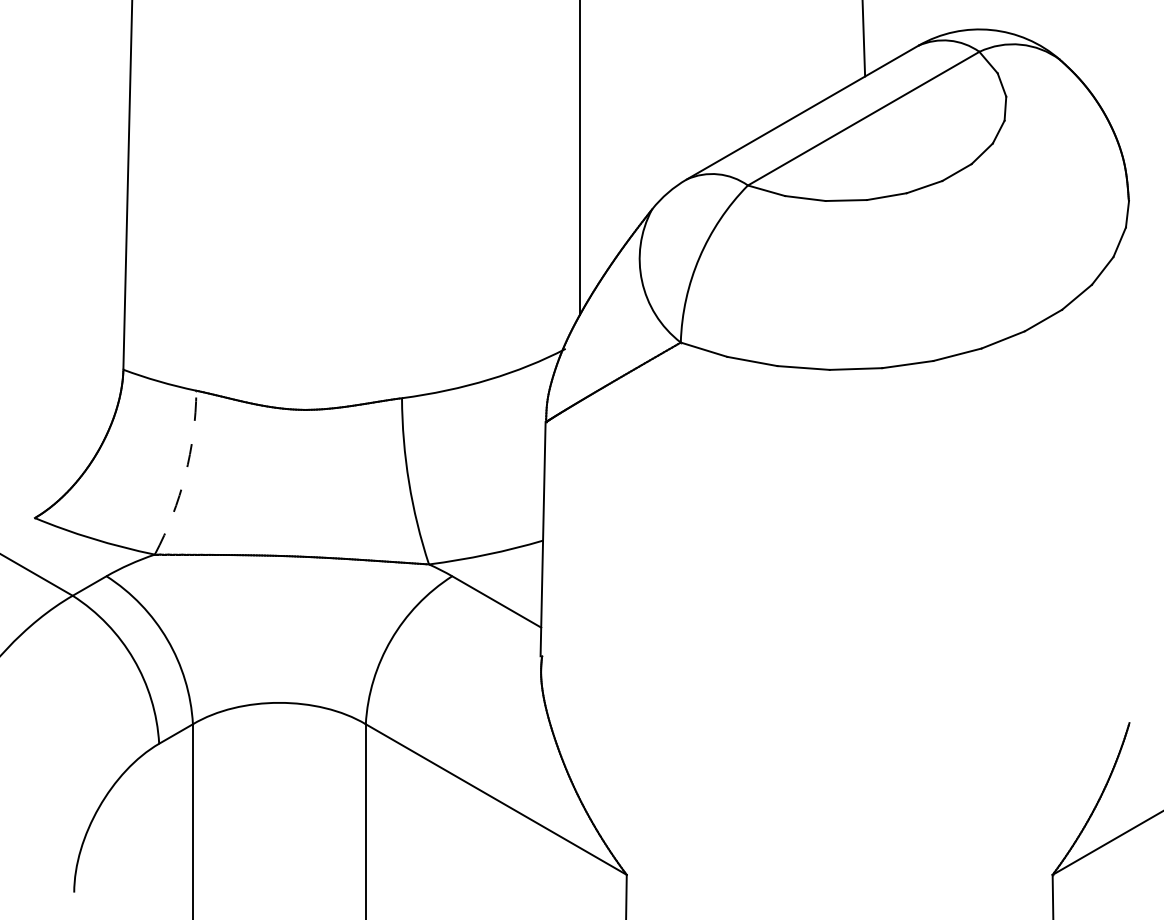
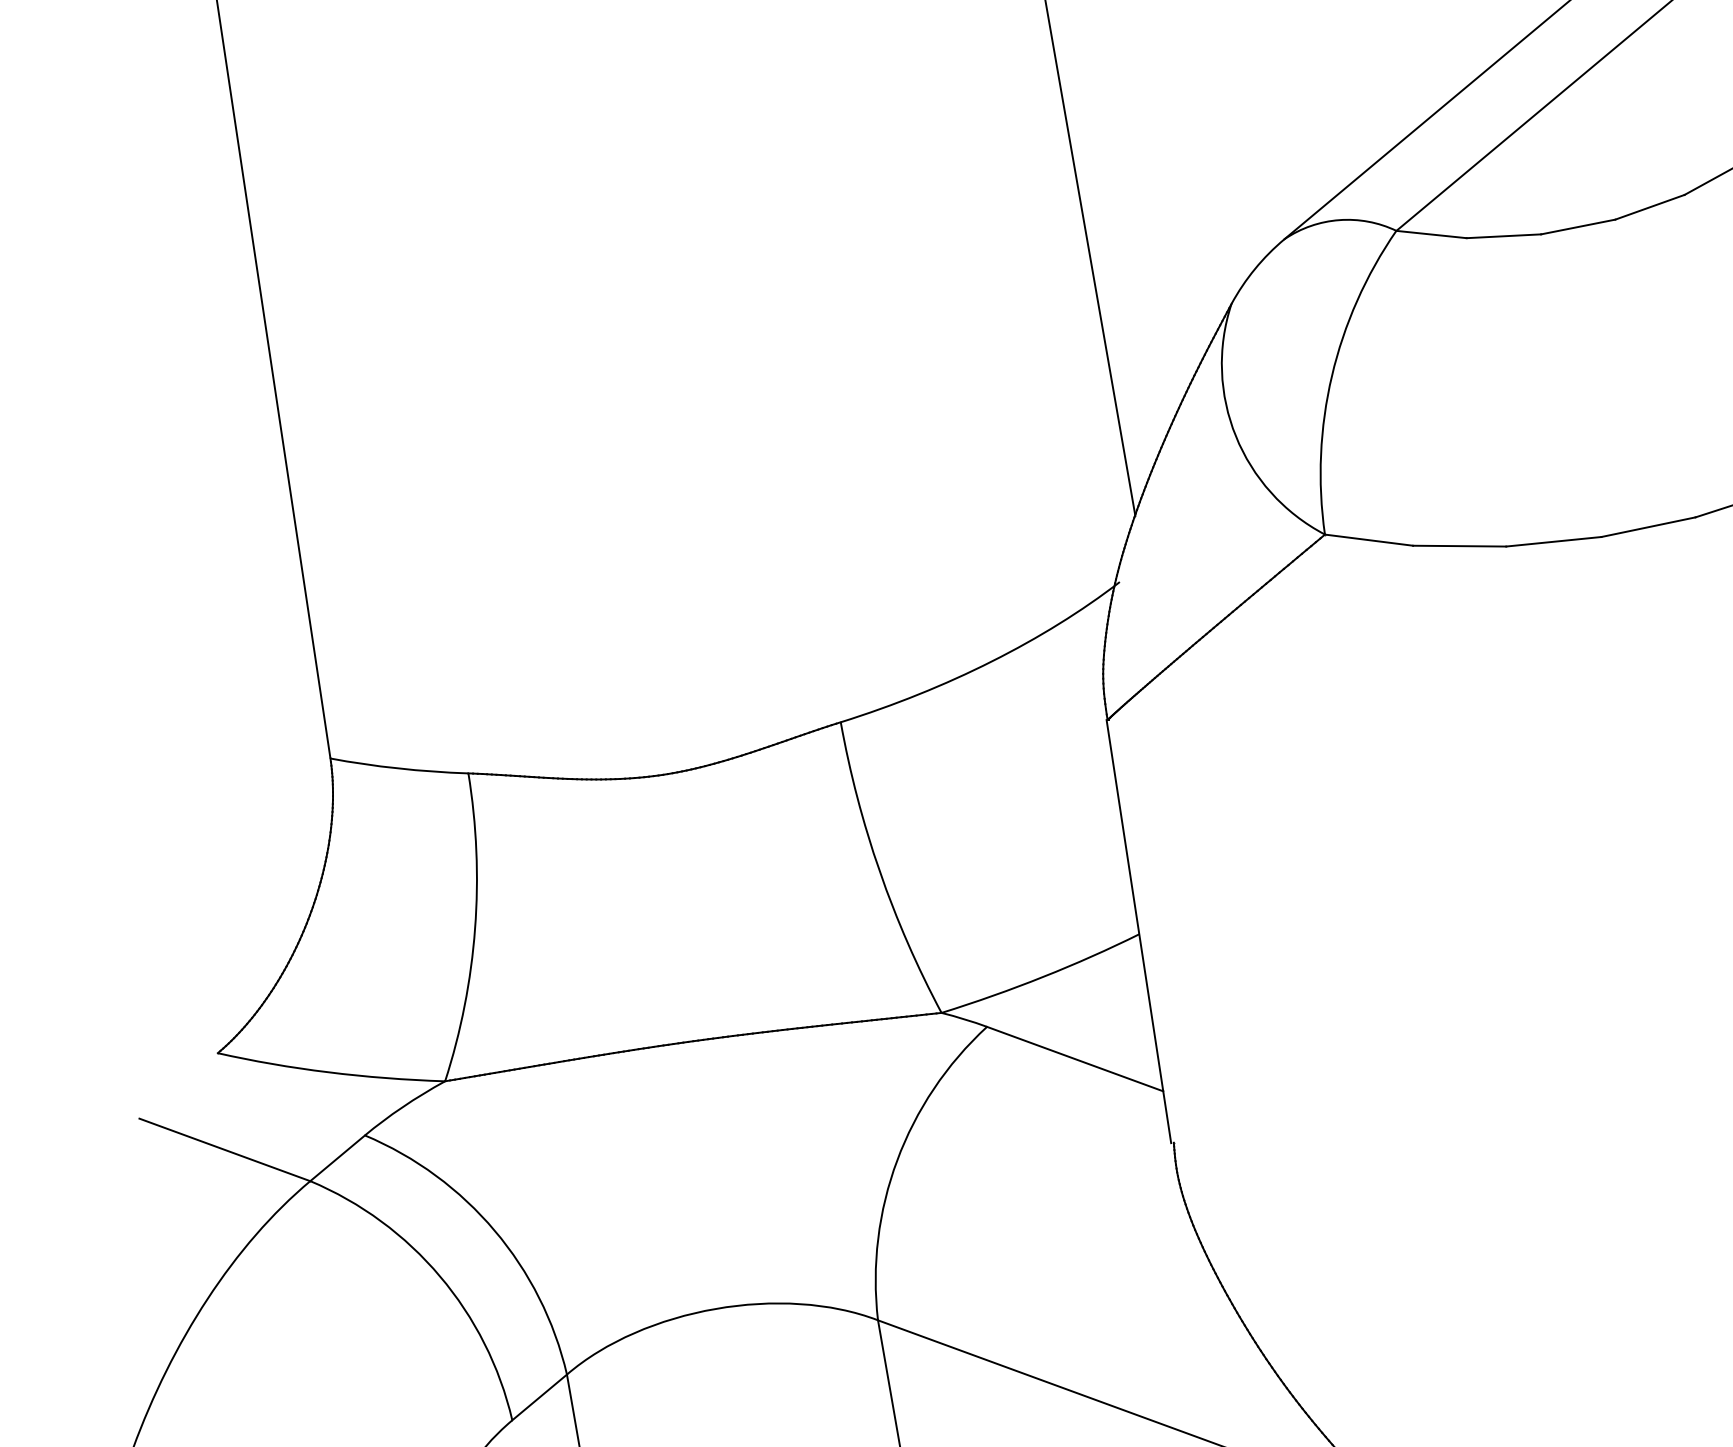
arc: (185, 475) -> (475, 929), dashed -> solid

